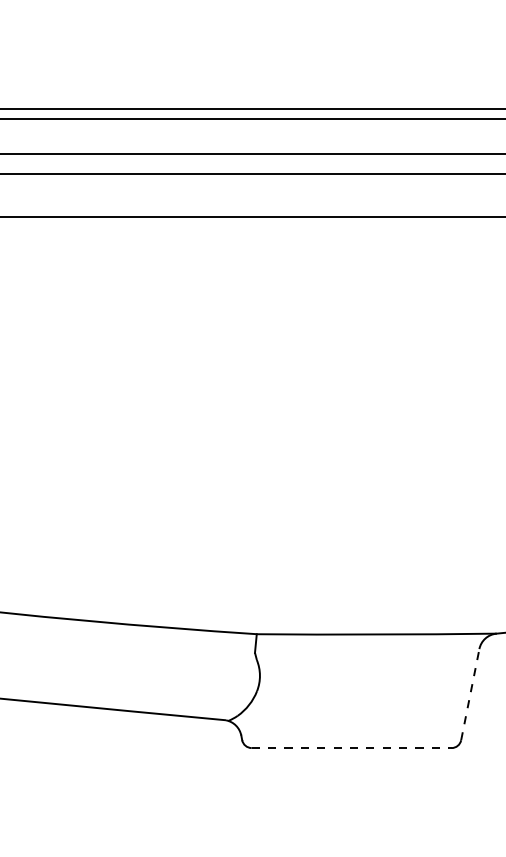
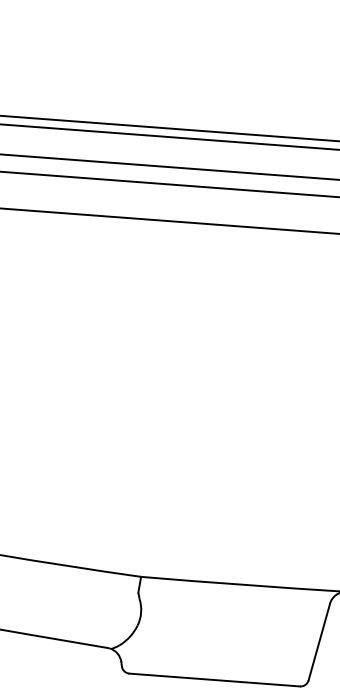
line: (470, 694) -> (319, 641), dashed -> solid
line: (351, 748) -> (214, 680), dashed -> solid

